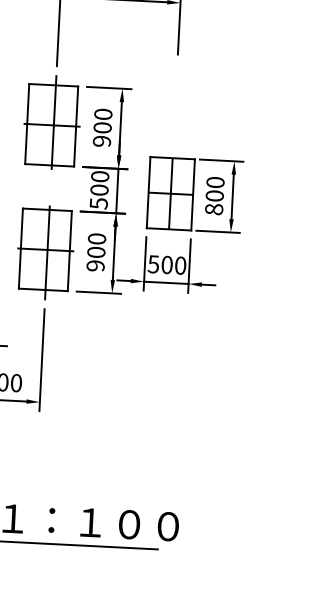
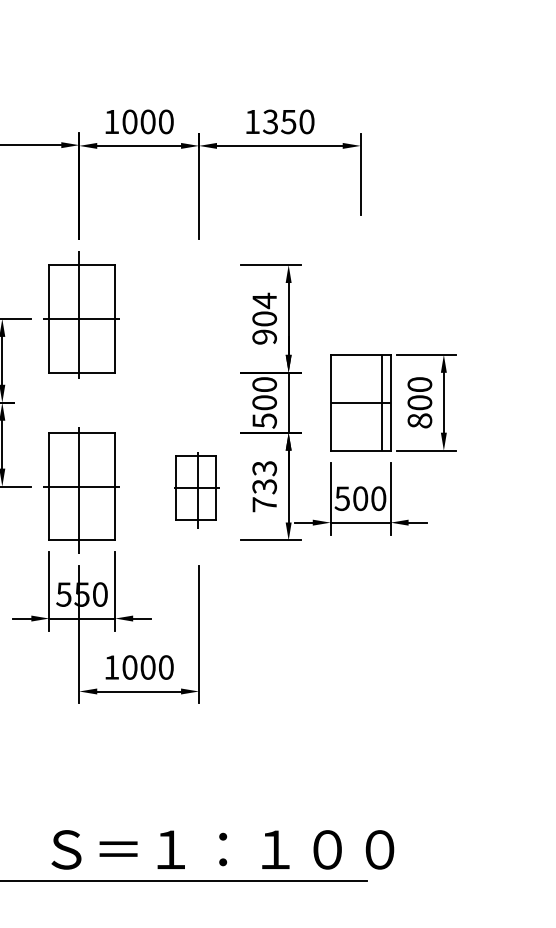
text: (103, 114) -> (264, 300), 900 -> 904
part: (52, 122) -> (196, 314), removed
line: (170, 193) -> (381, 402), moved
part: (45, 252) -> (196, 490), size x0.6
text: (96, 252) -> (264, 486), 900 -> 733

